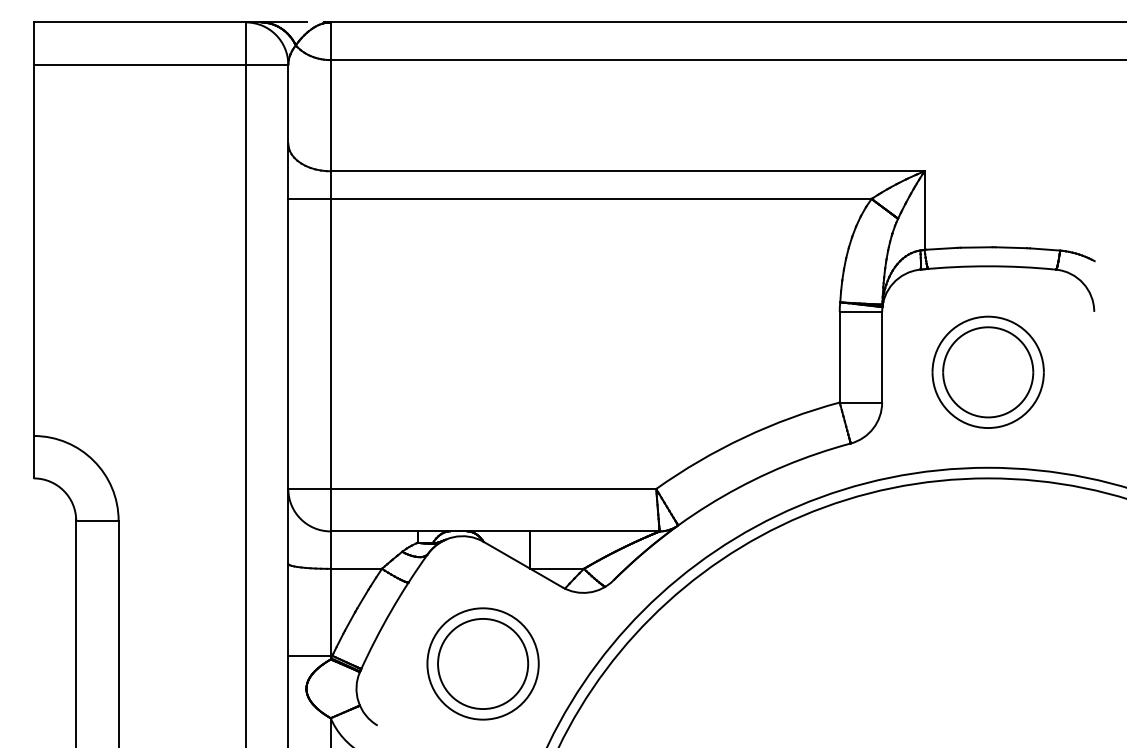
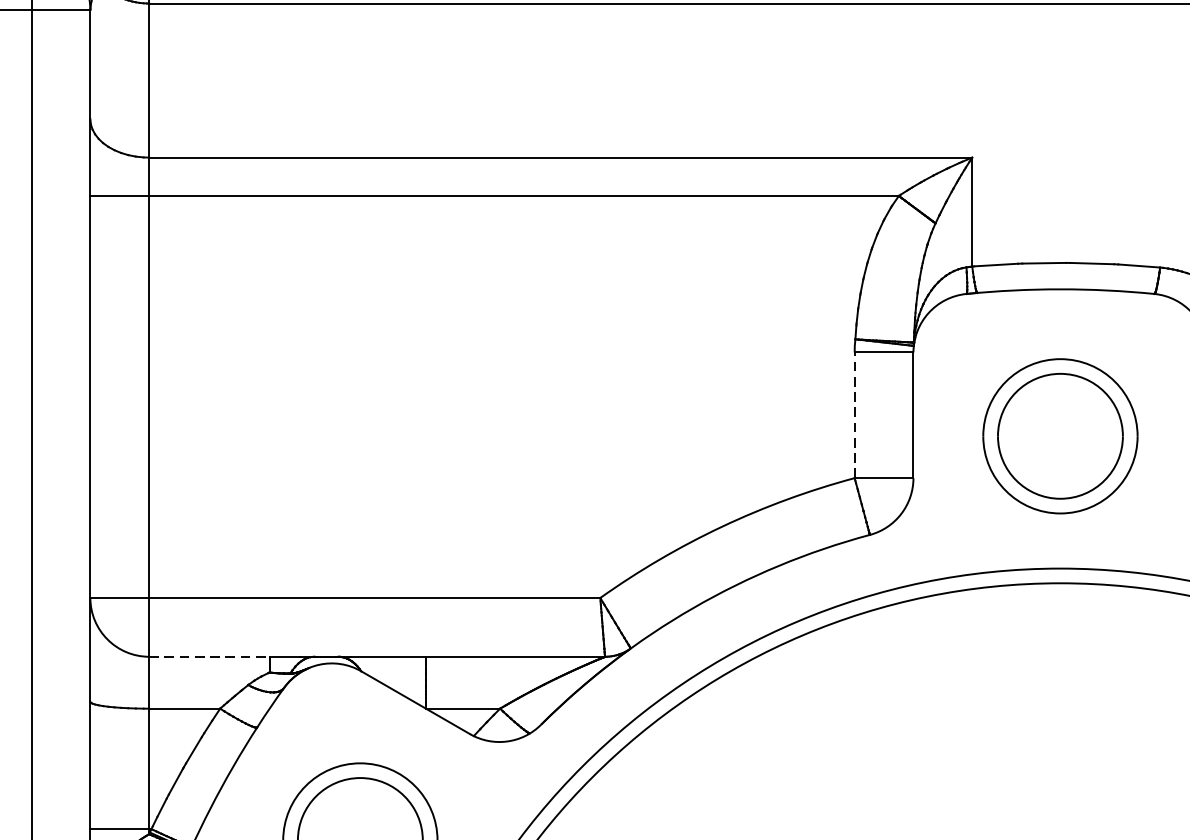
line: (839, 356) -> (854, 414), solid -> dashed
line: (374, 531) -> (209, 656), solid -> dashed

